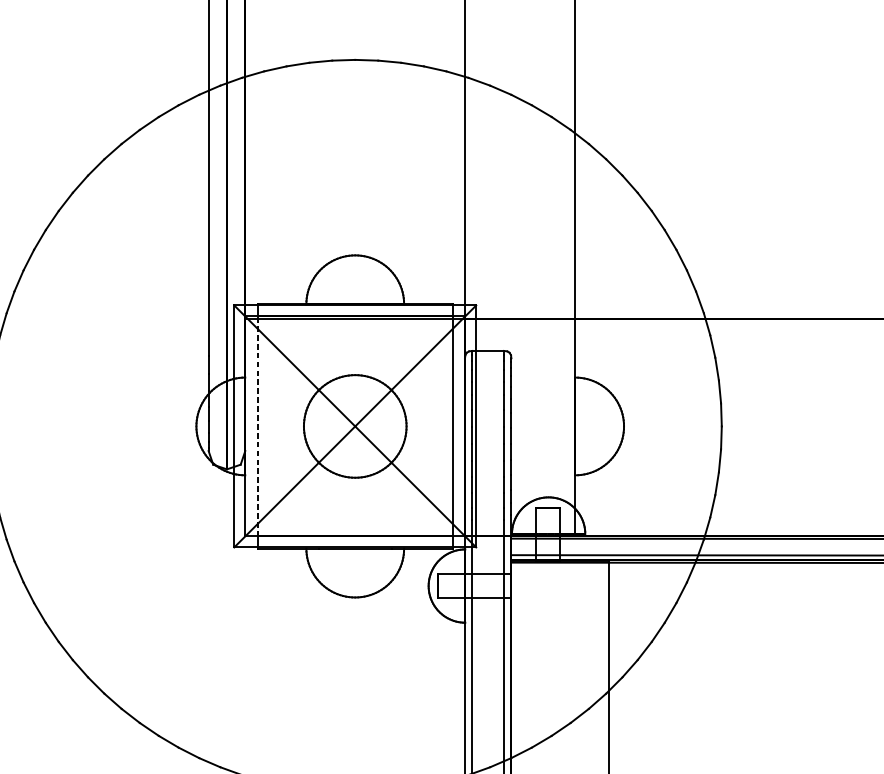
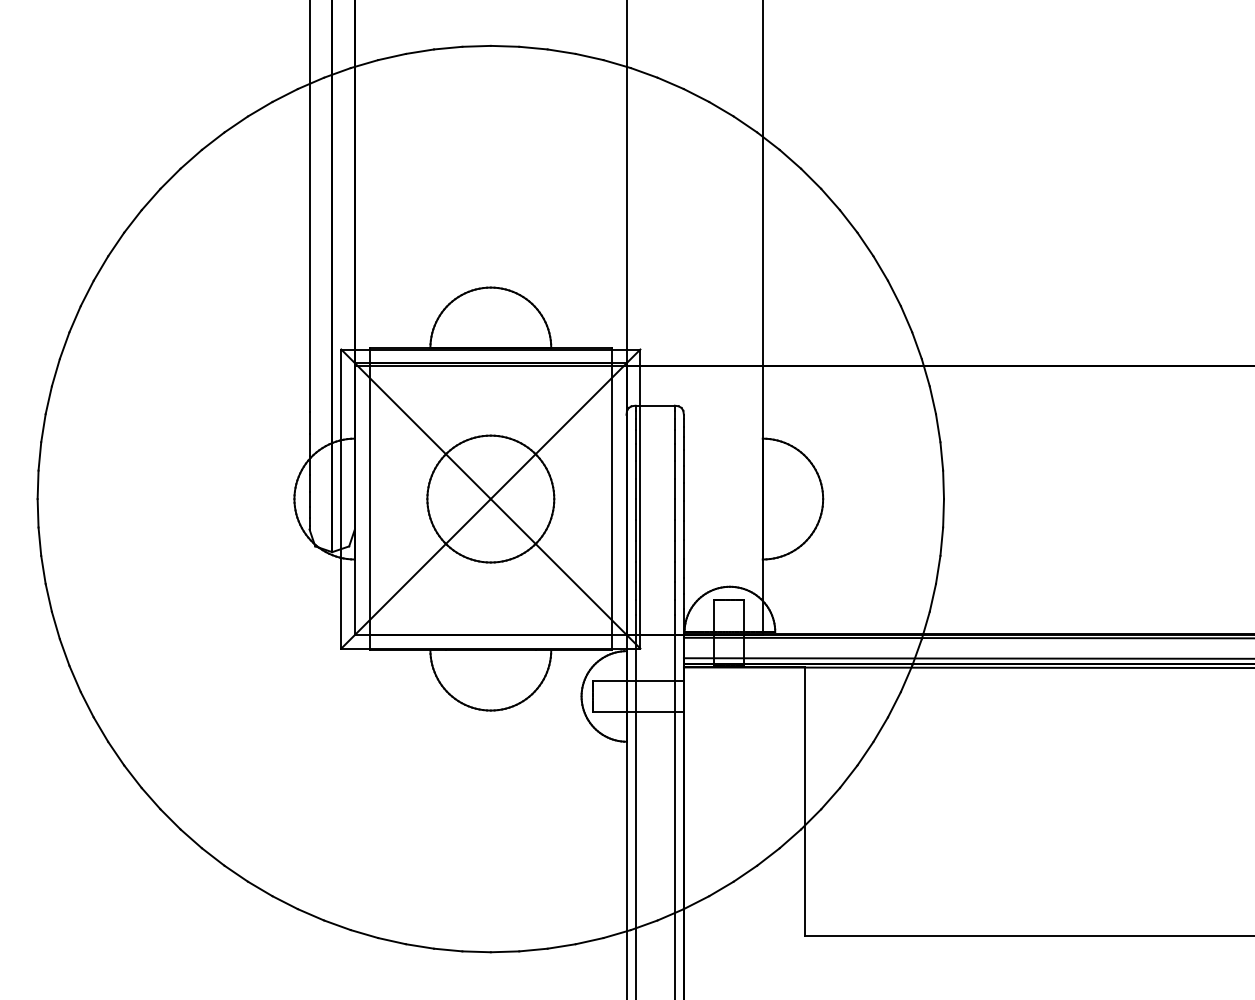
line: (257, 426) -> (369, 499), dashed -> solid

